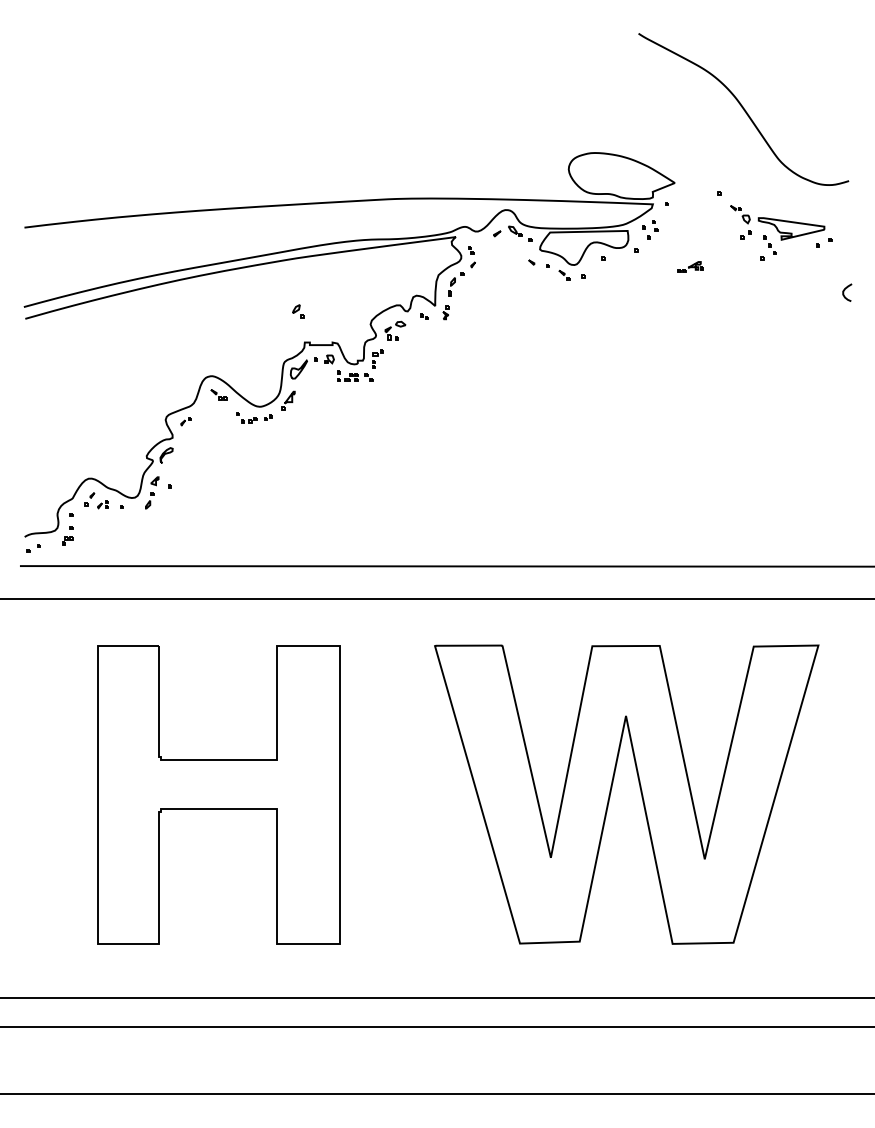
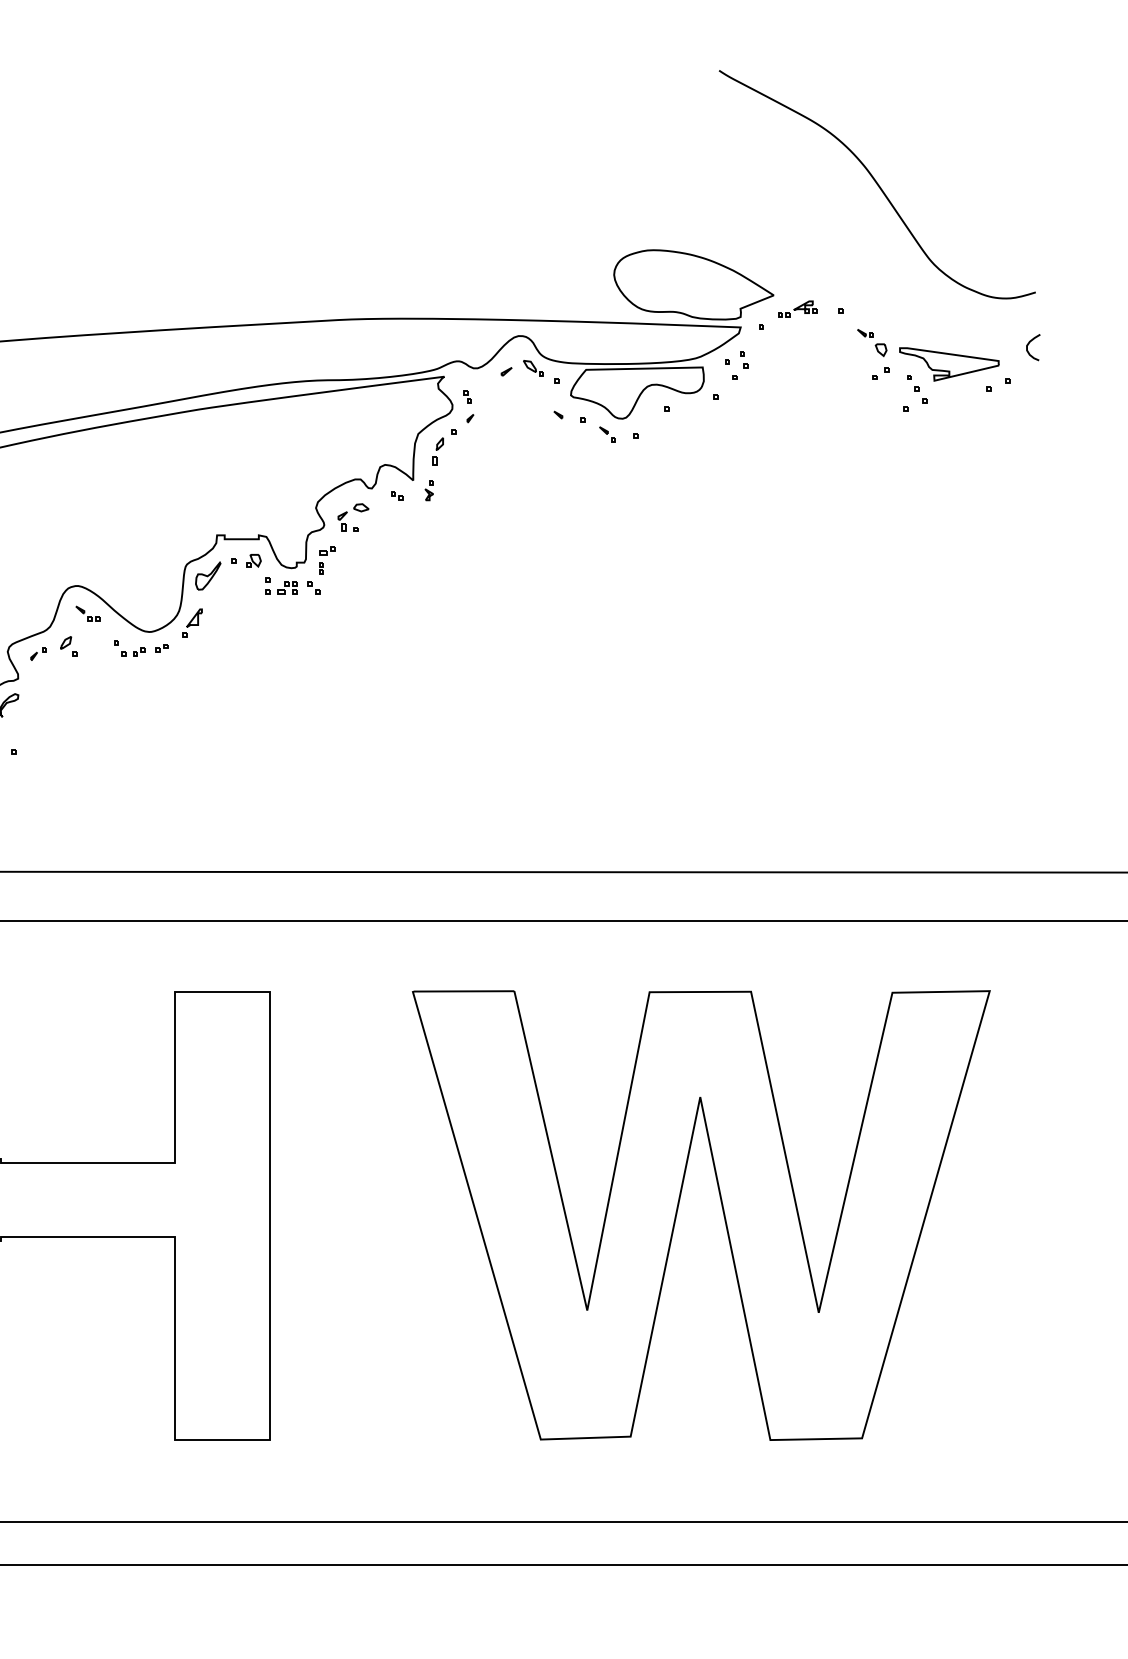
part: (690, 266) -> (797, 308), moved
curve: (845, 290) -> (1030, 344), moved
part: (298, 311) -> (69, 646), moved

